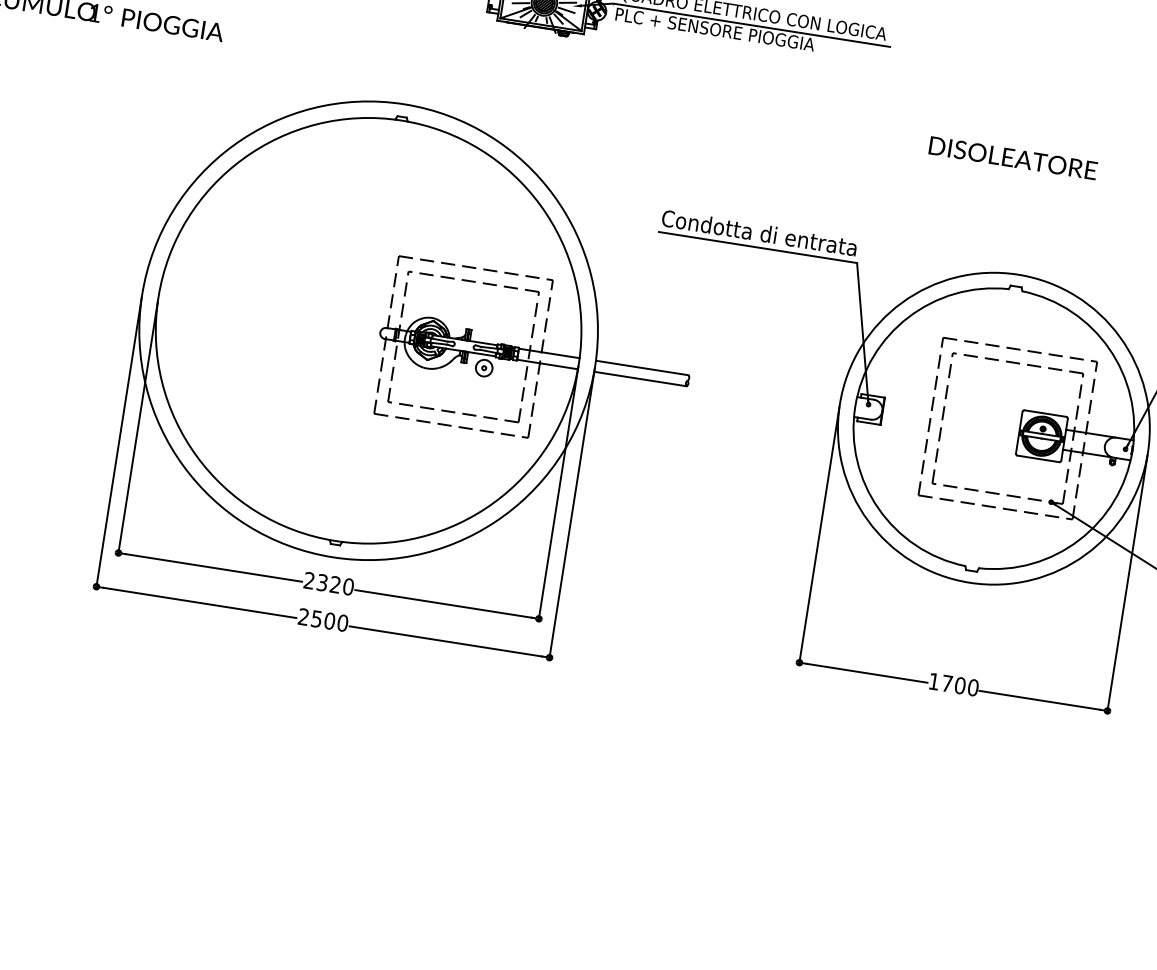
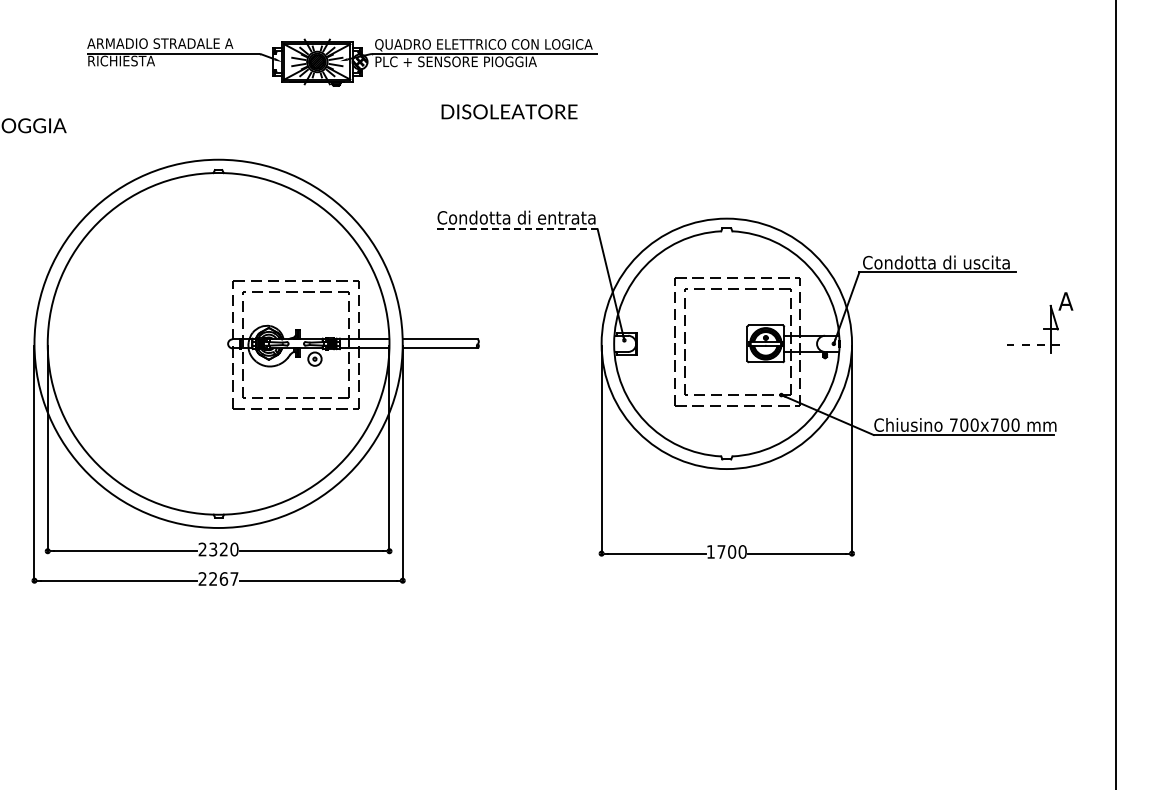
text: (1013, 157) -> (509, 111), moved
line: (758, 247) -> (517, 229), solid -> dashed
text: (329, 620) -> (223, 578), 2500 -> 2267

